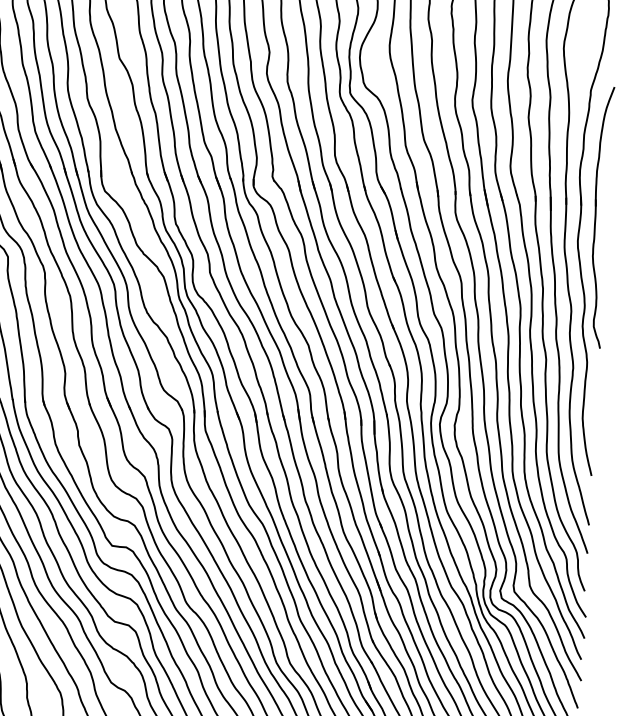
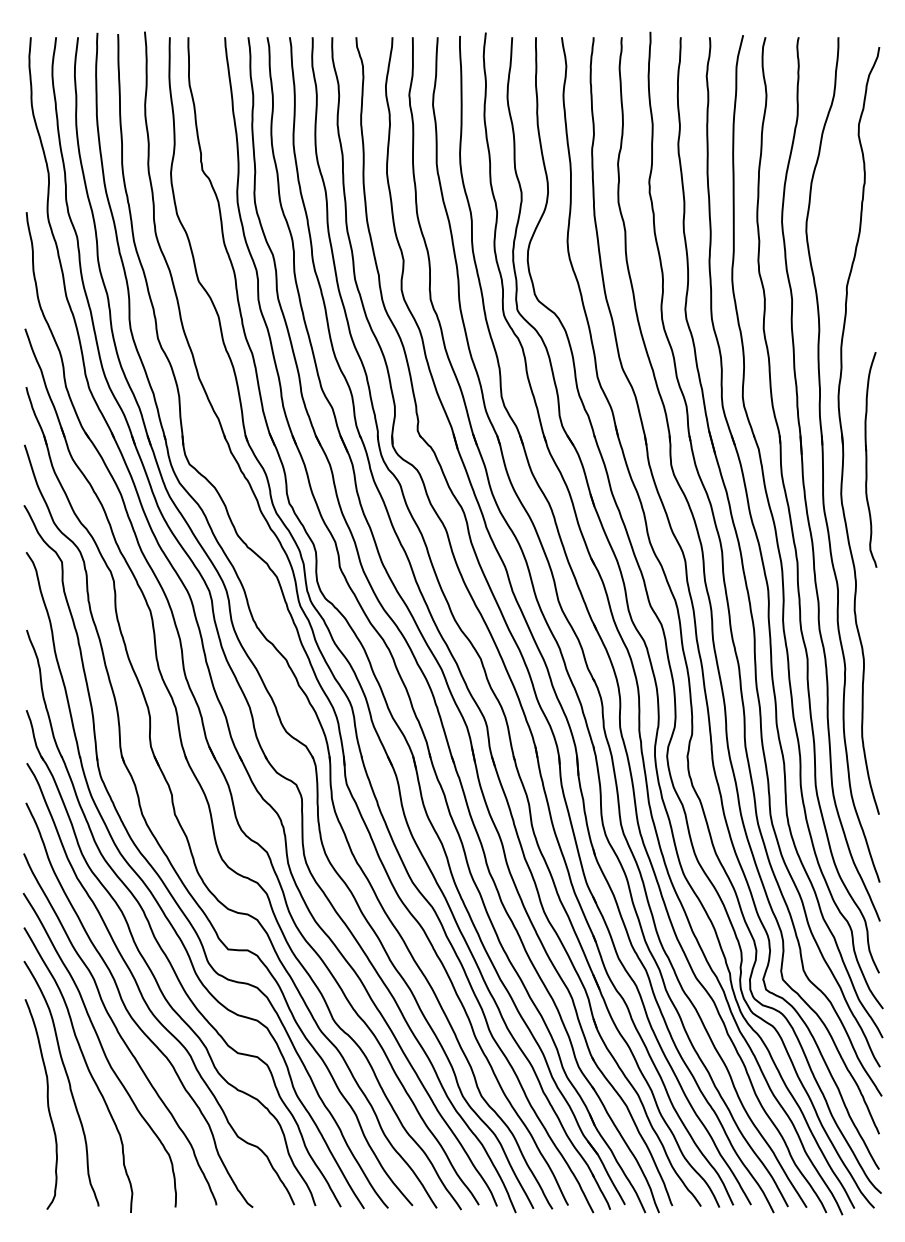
part: (600, 217) -> (870, 459), size x0.6

